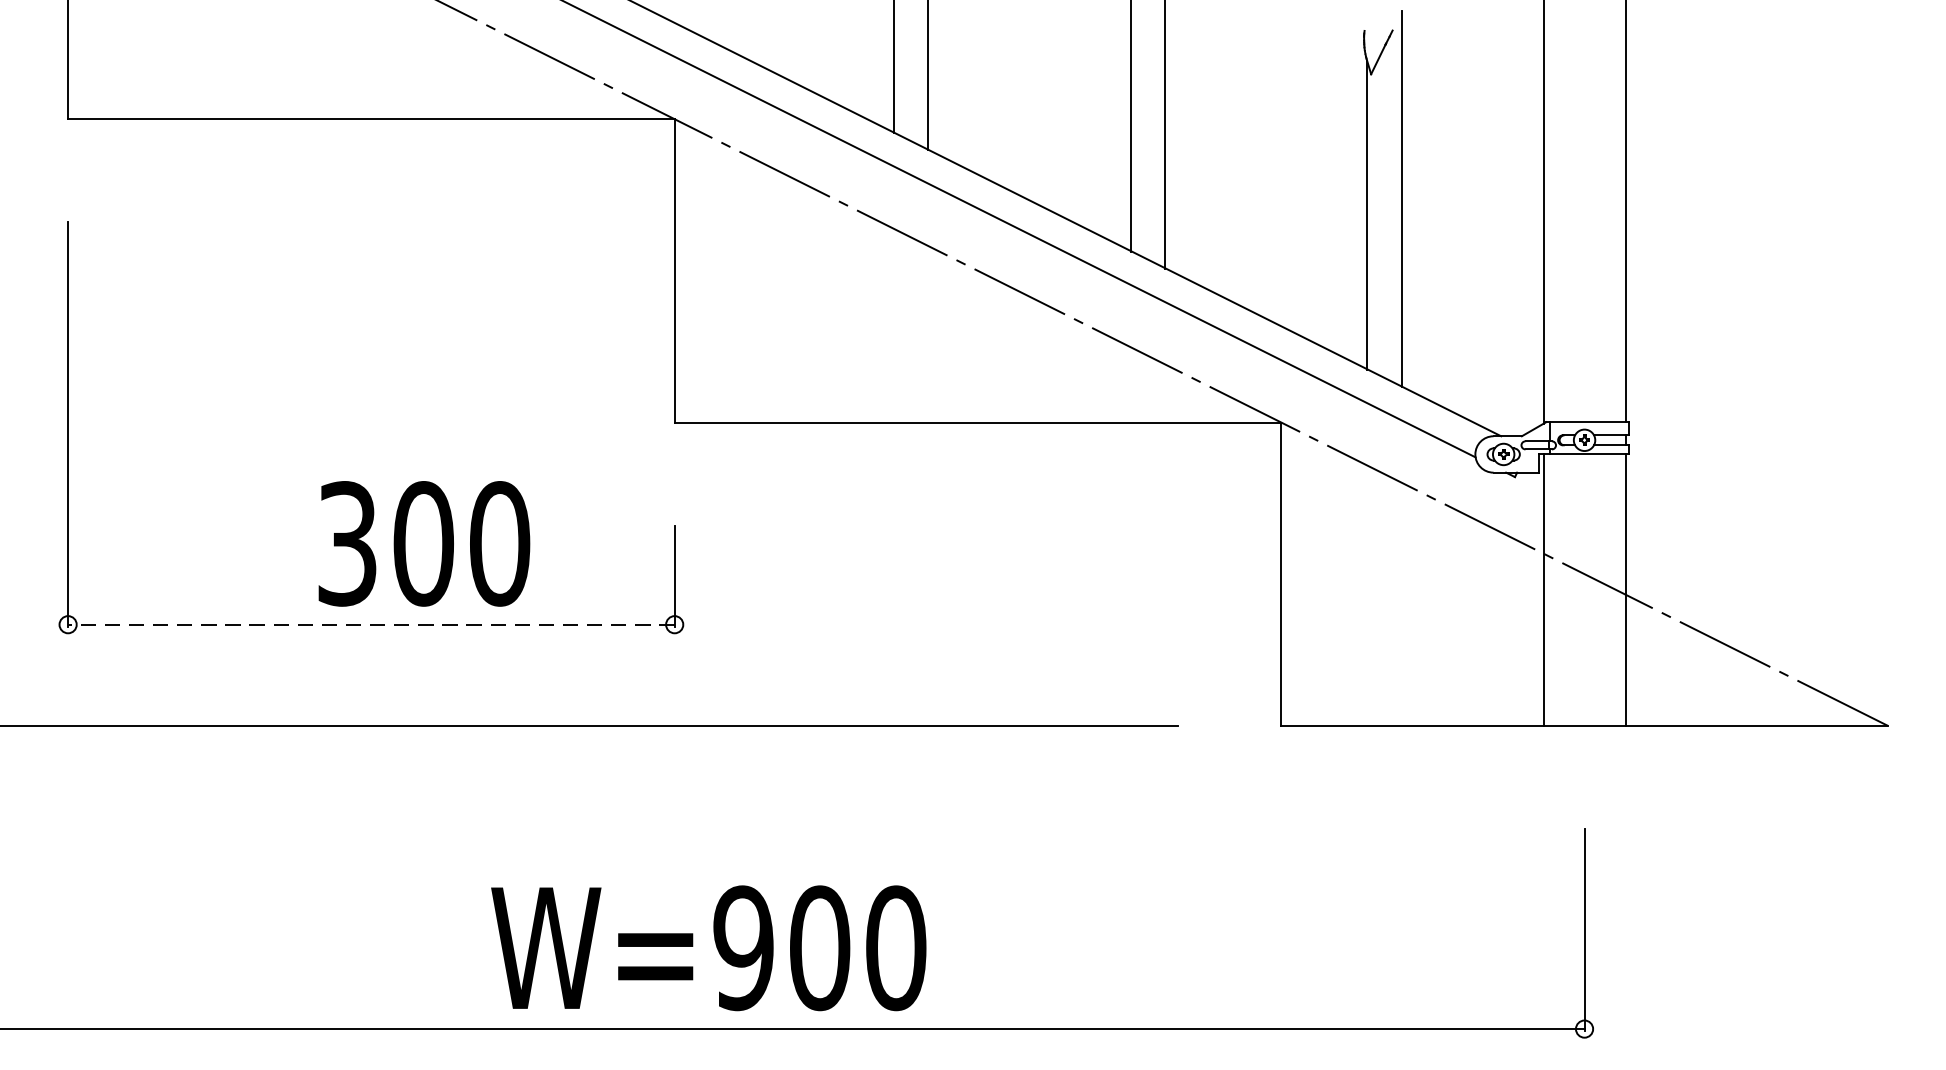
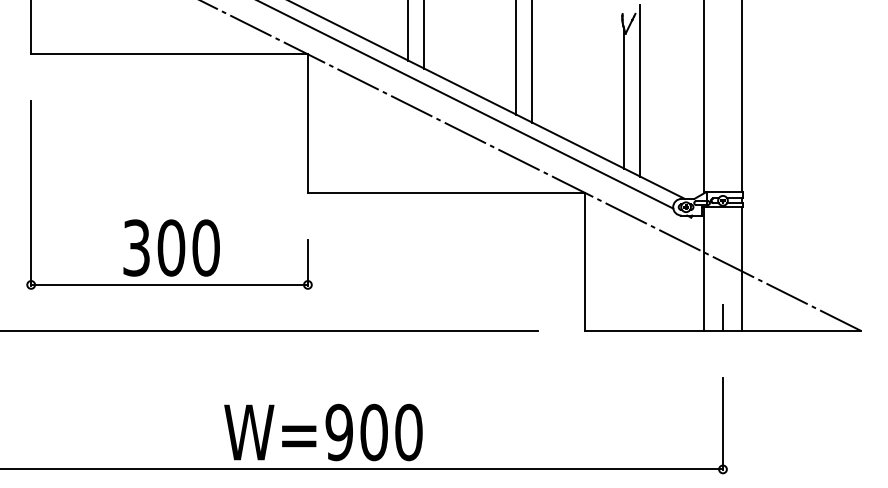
text: (423, 542) -> (171, 247), moved
line: (371, 623) -> (169, 284), dashed -> solid
line: (1583, 696) -> (722, 317), added

